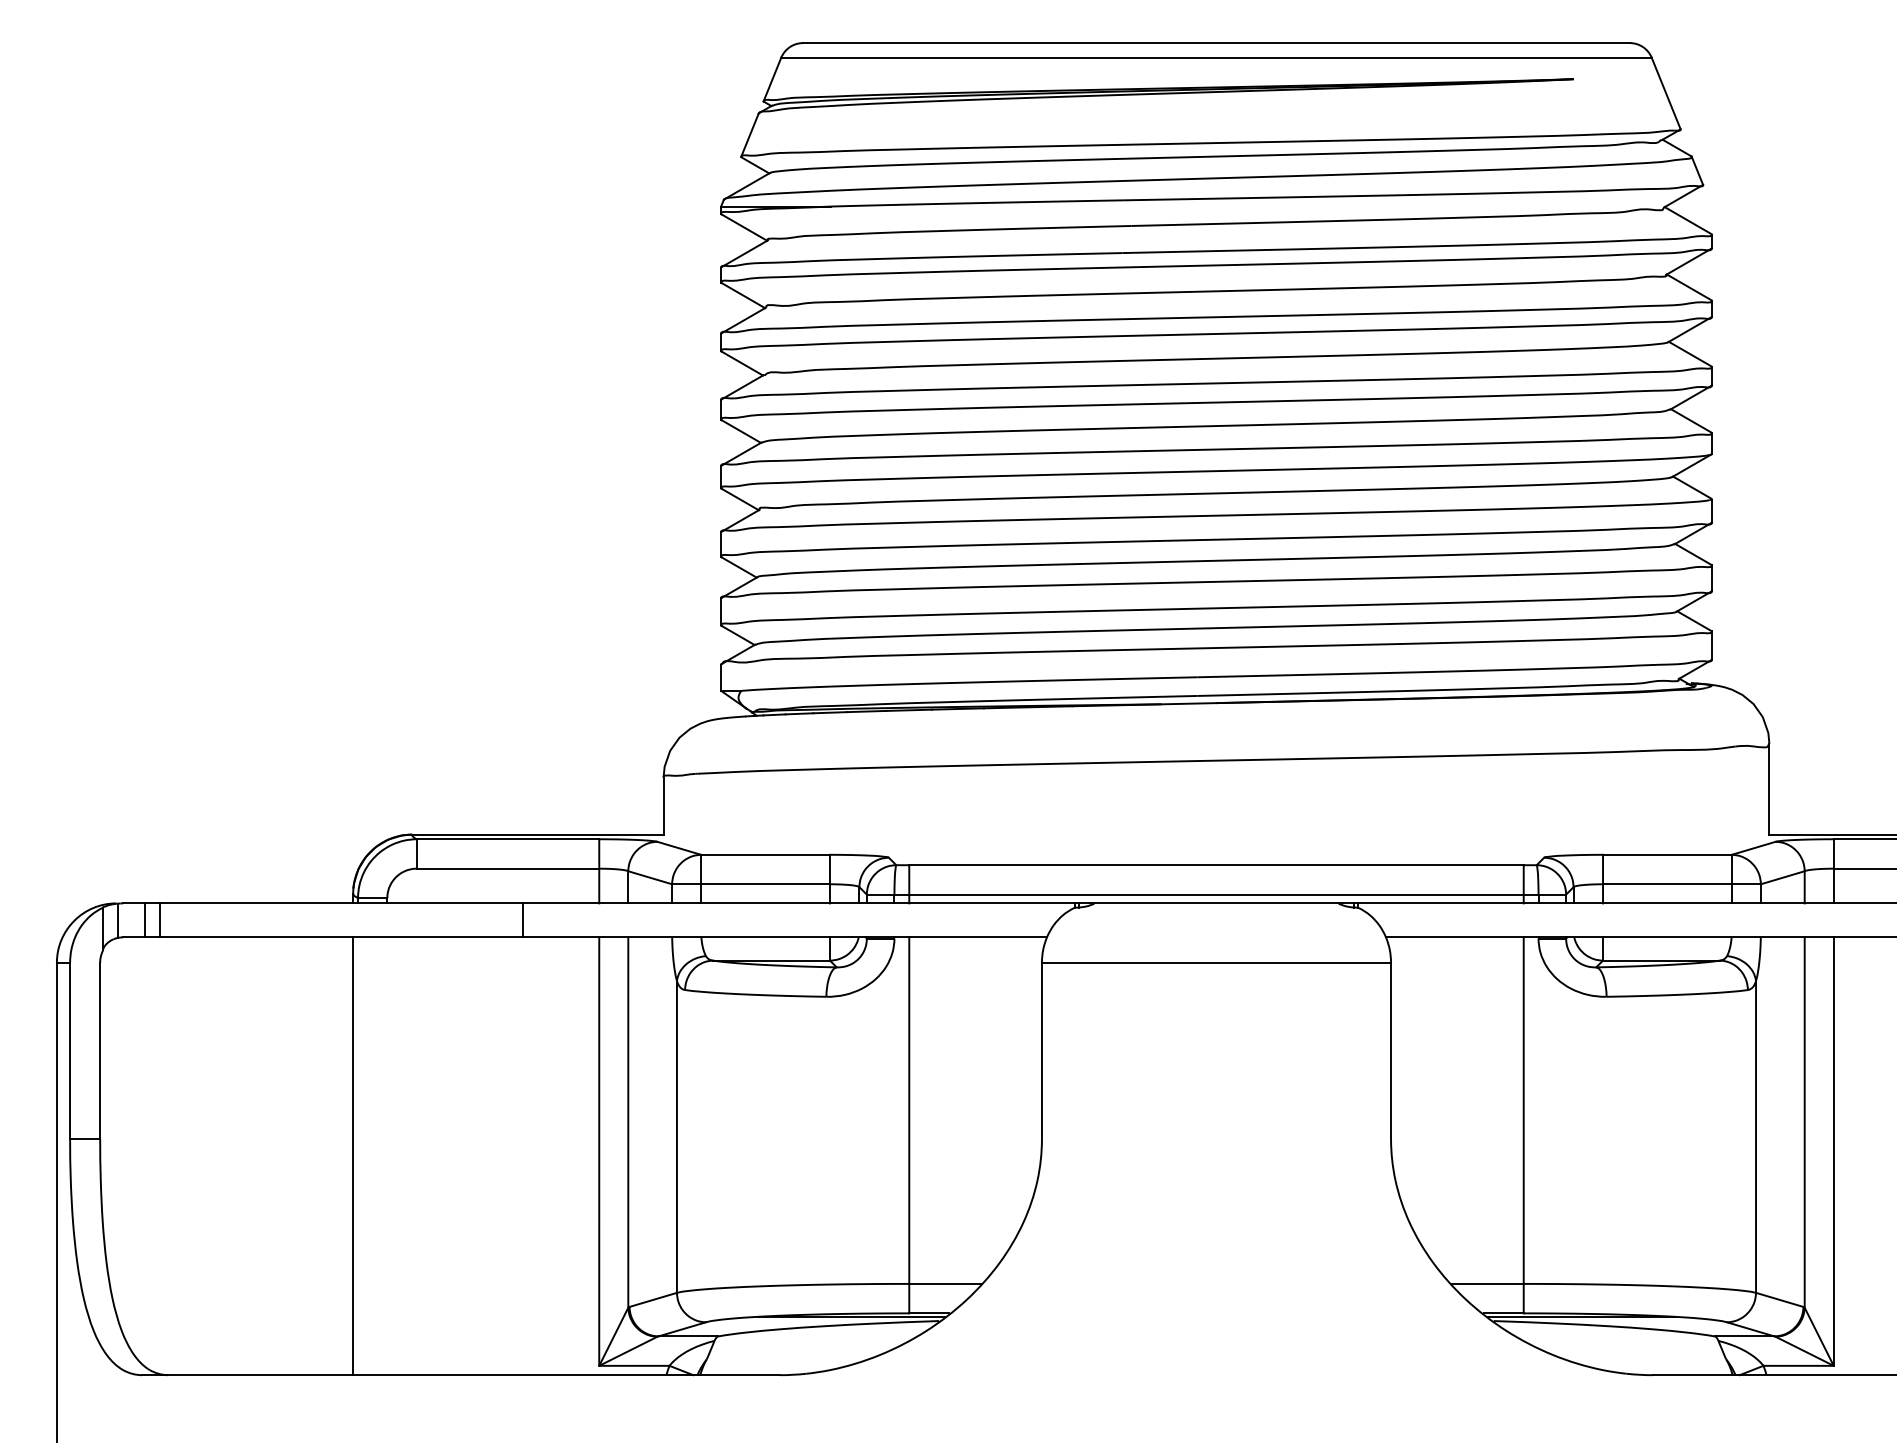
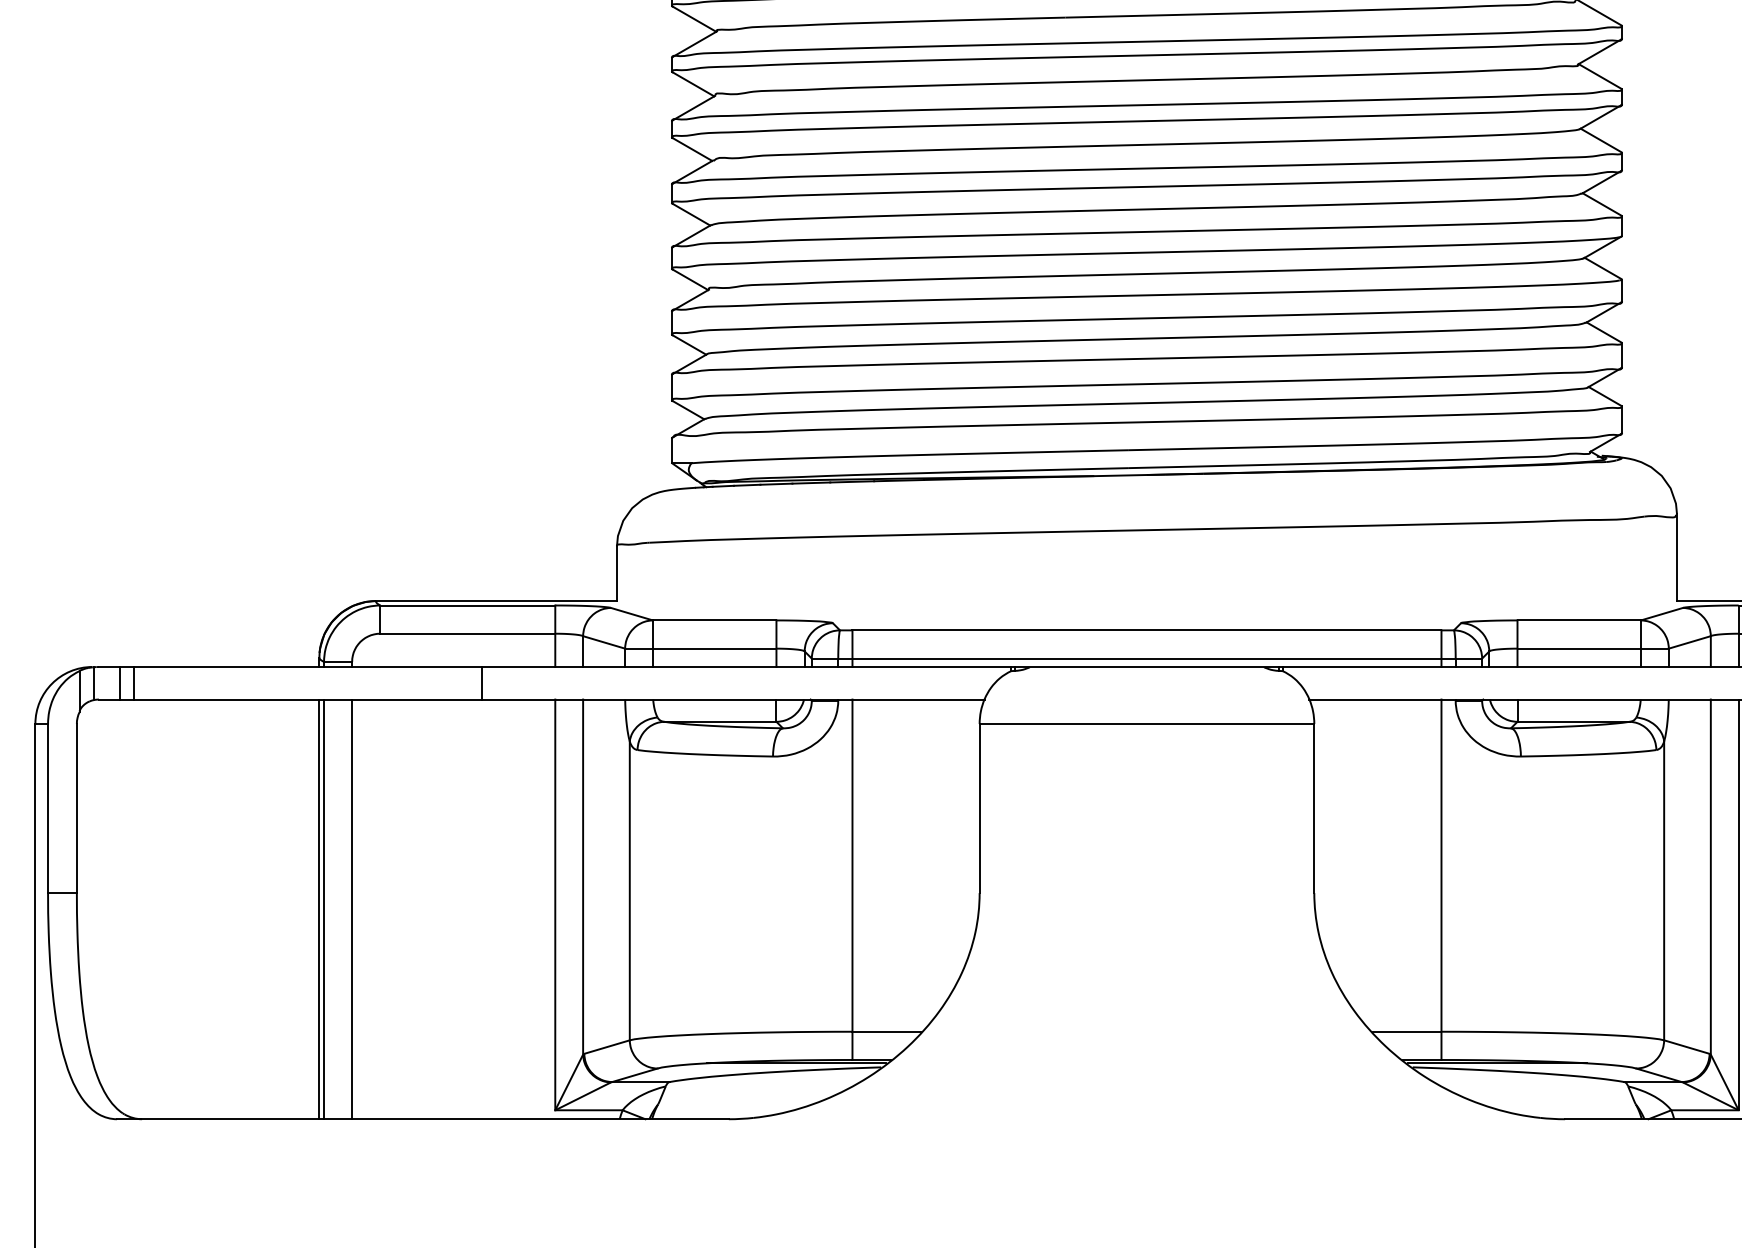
line: (358, 1156) -> (324, 909), added
line: (387, 1156) -> (352, 909), added

